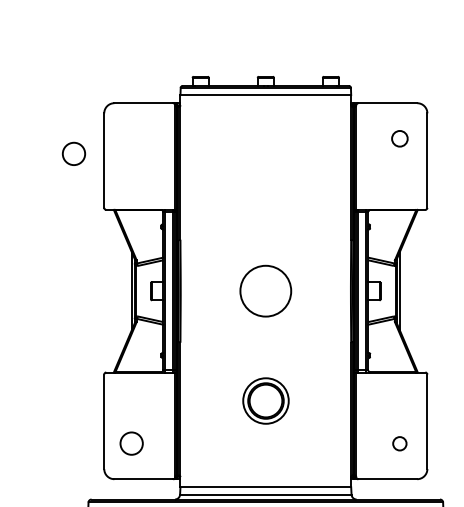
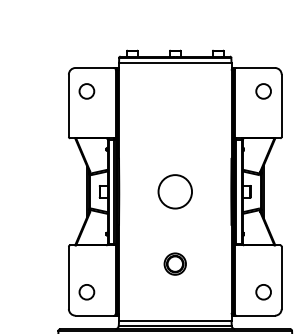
circle: (399, 138) -> (263, 91), size x1.43
circle: (73, 154) -> (86, 91), moved
part: (264, 399) -> (174, 263), size x0.71
circle: (399, 444) -> (263, 292), size x1.67

